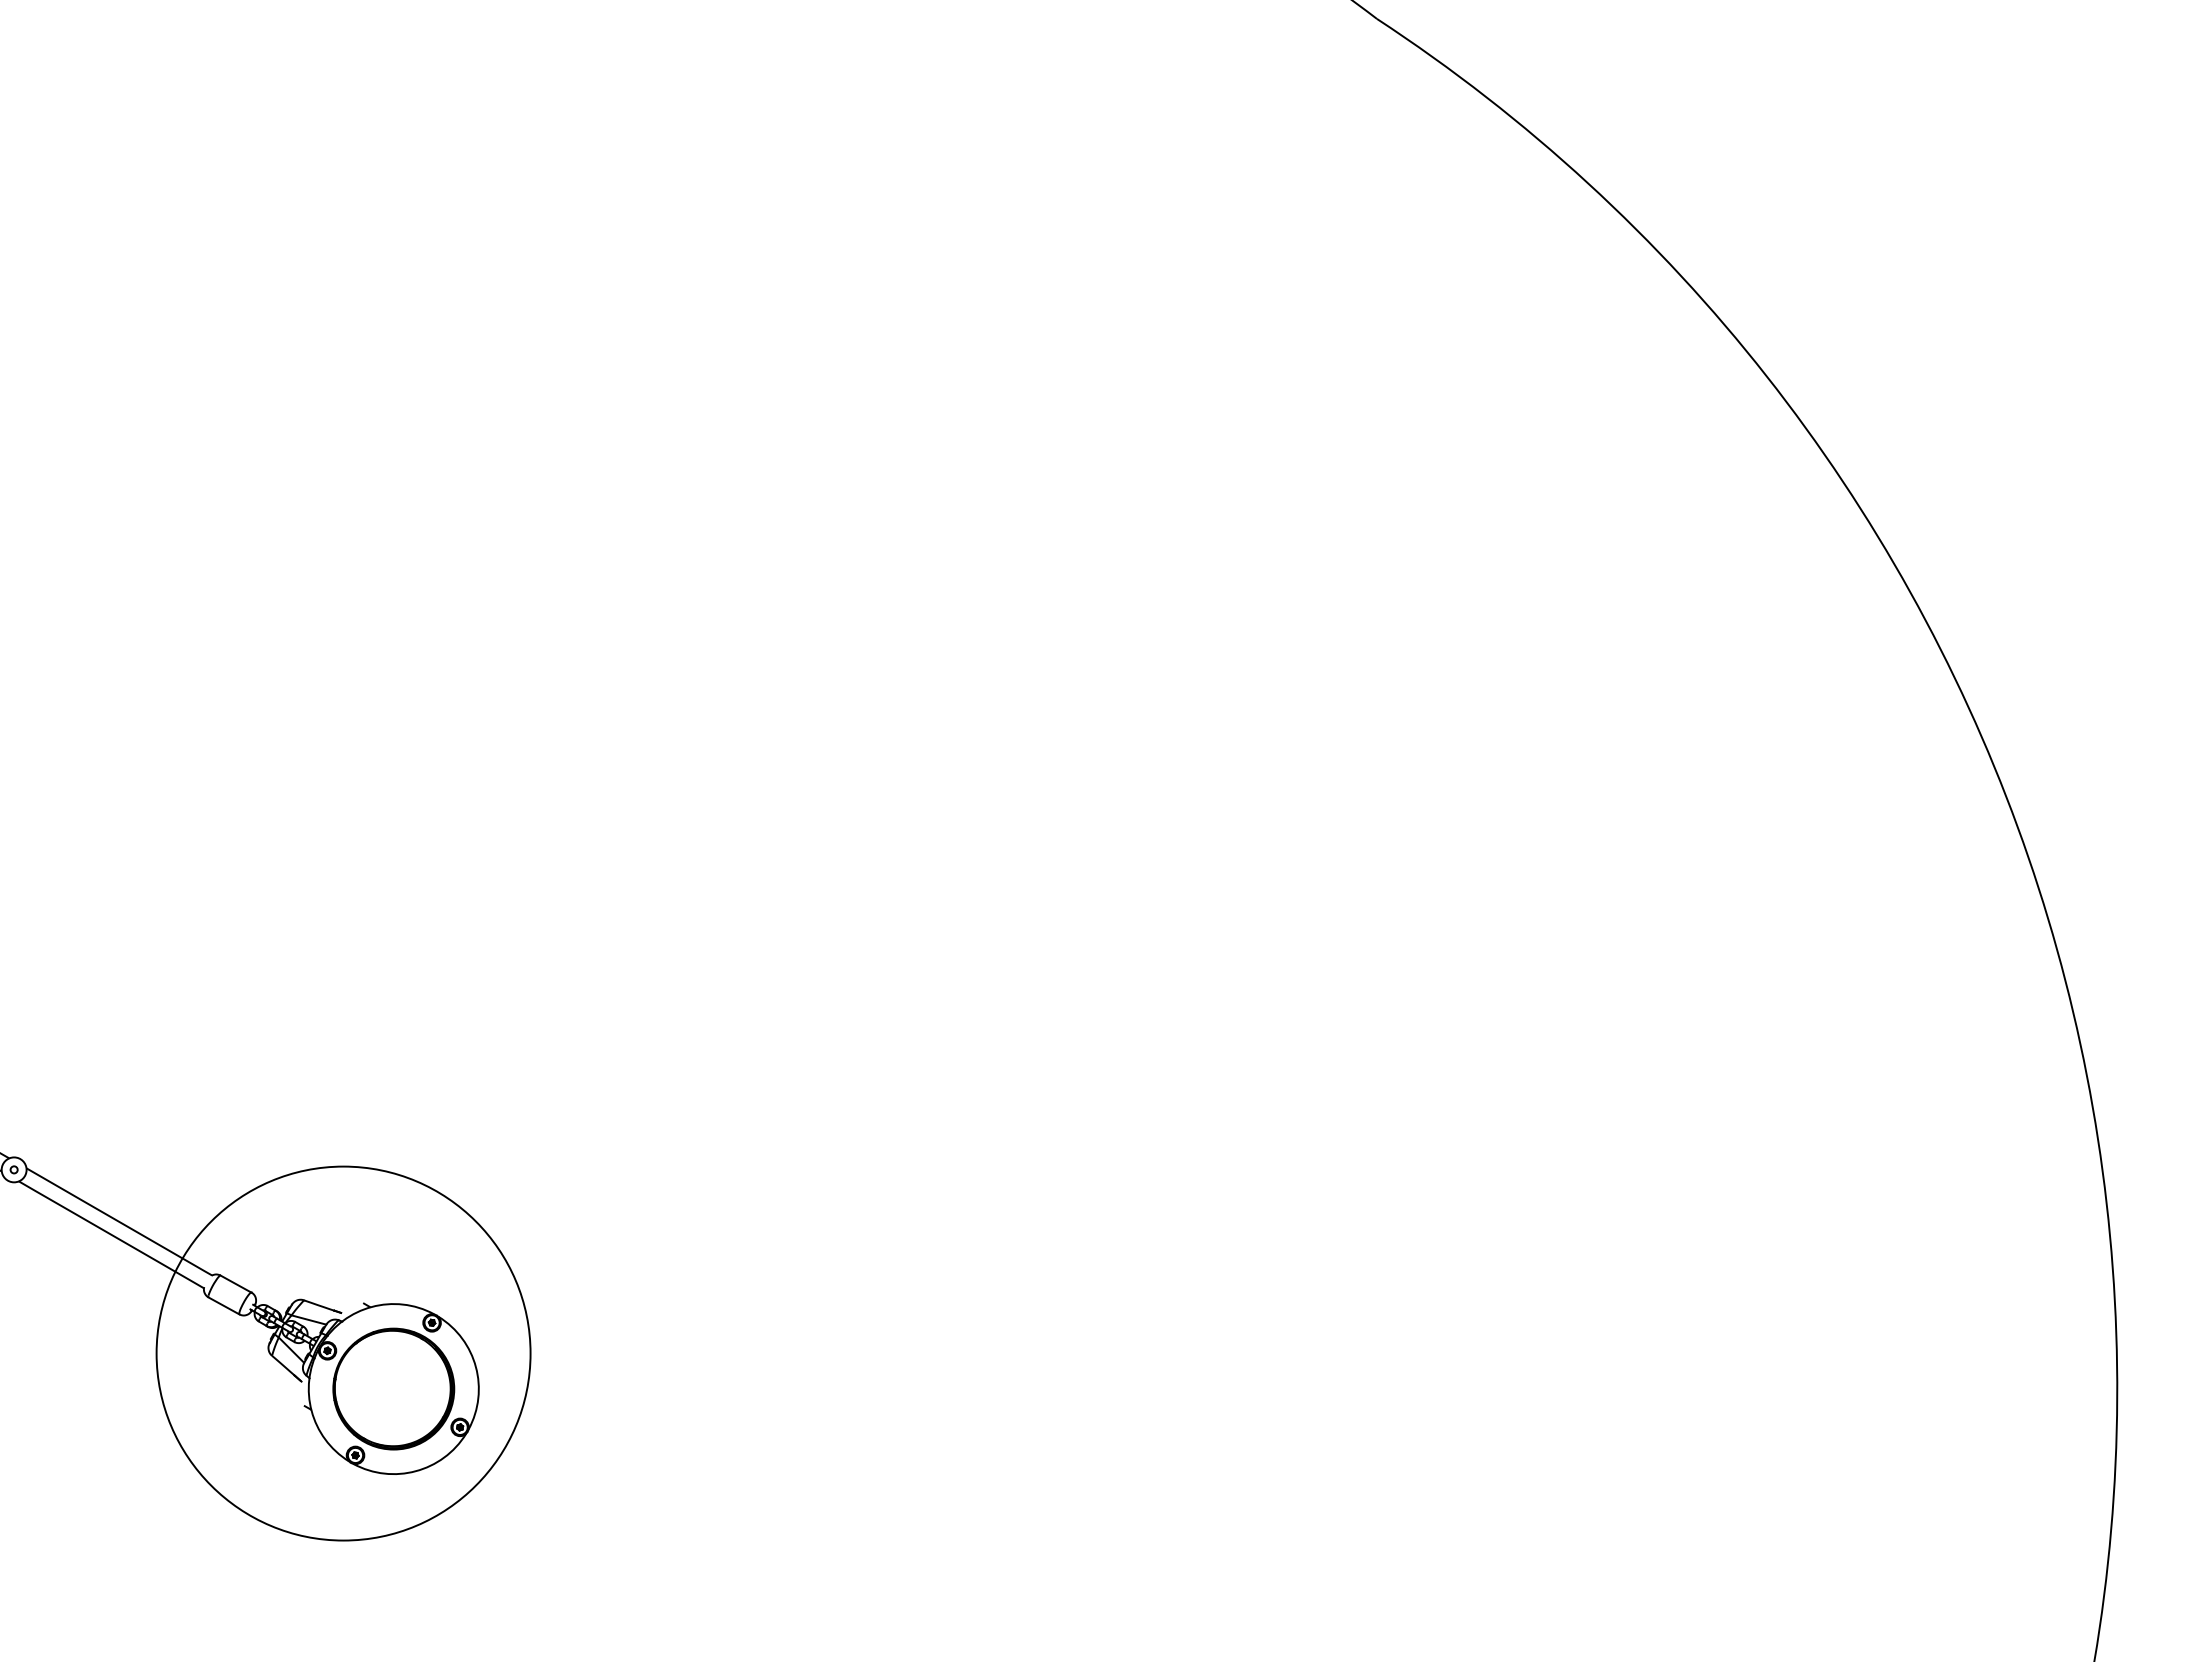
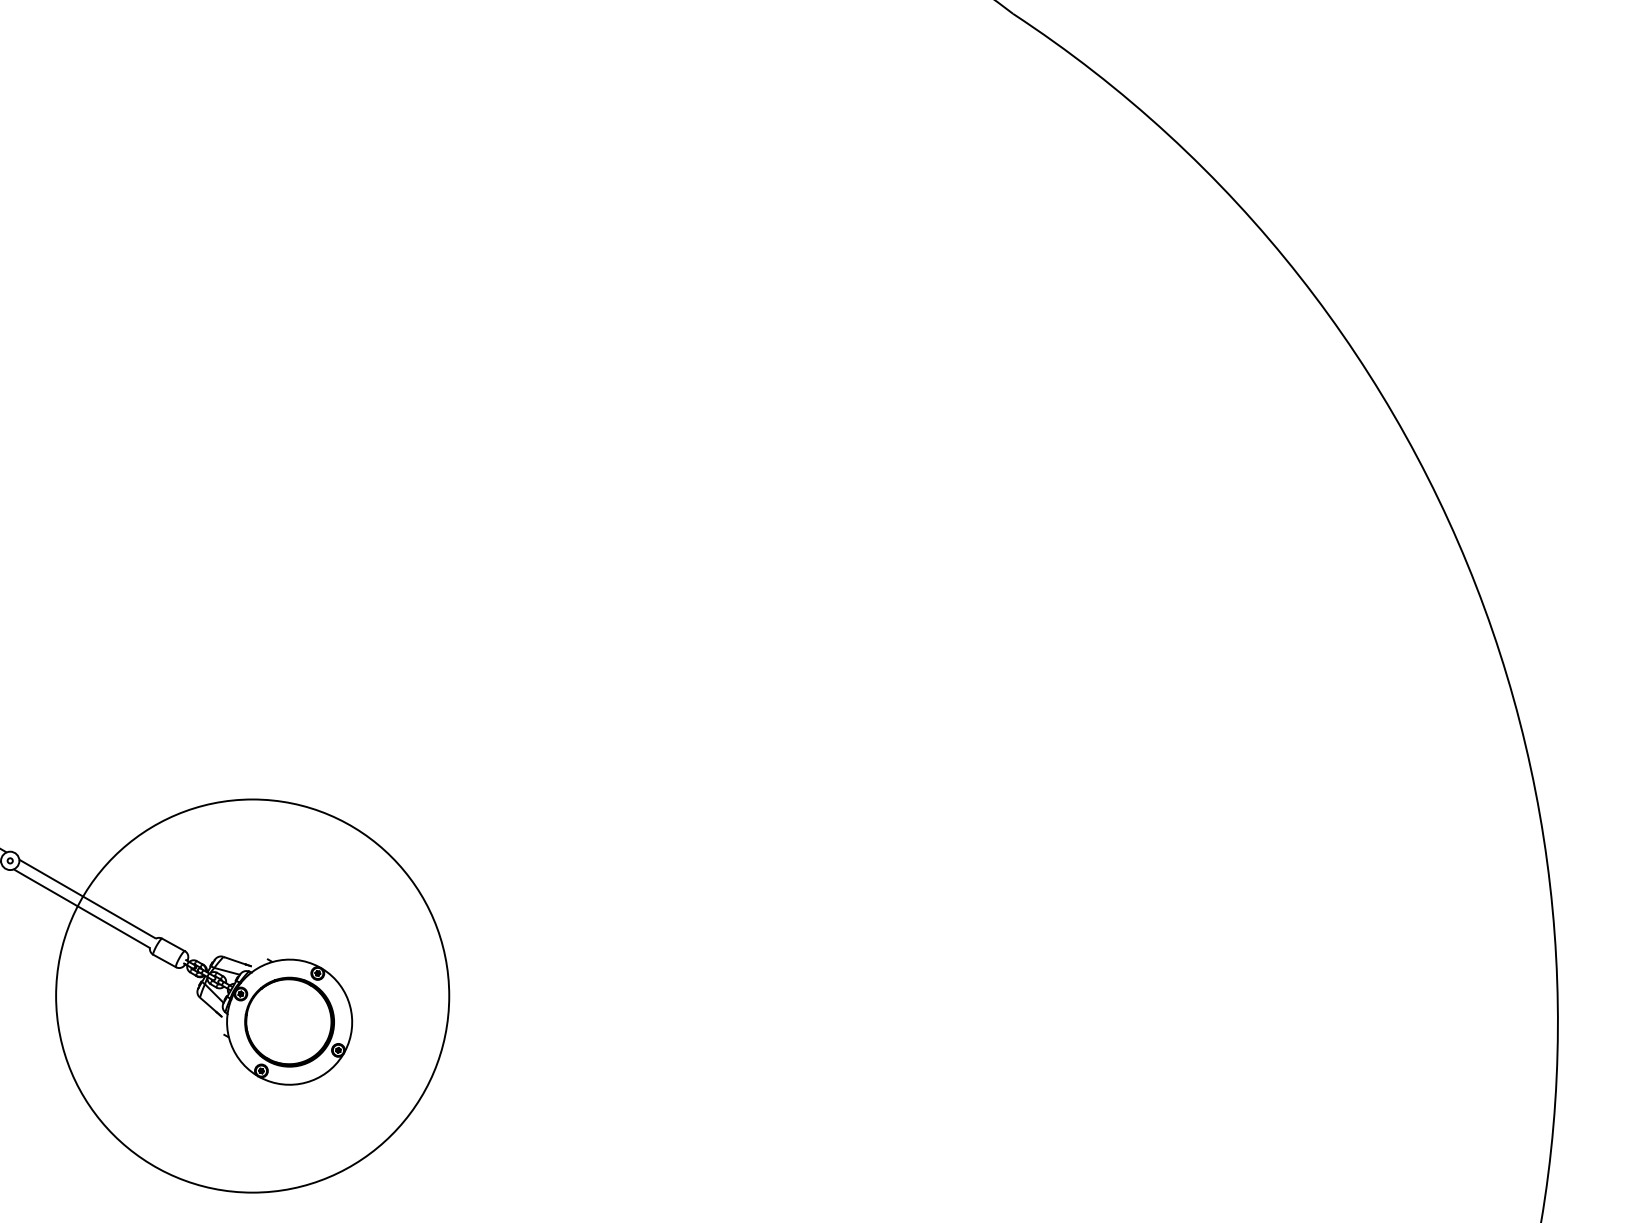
circle: (343, 1353) -> (252, 996), size x1.43

